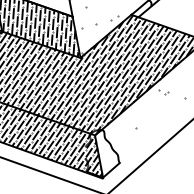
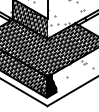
hatch: (107, 153) -> (51, 86), added

